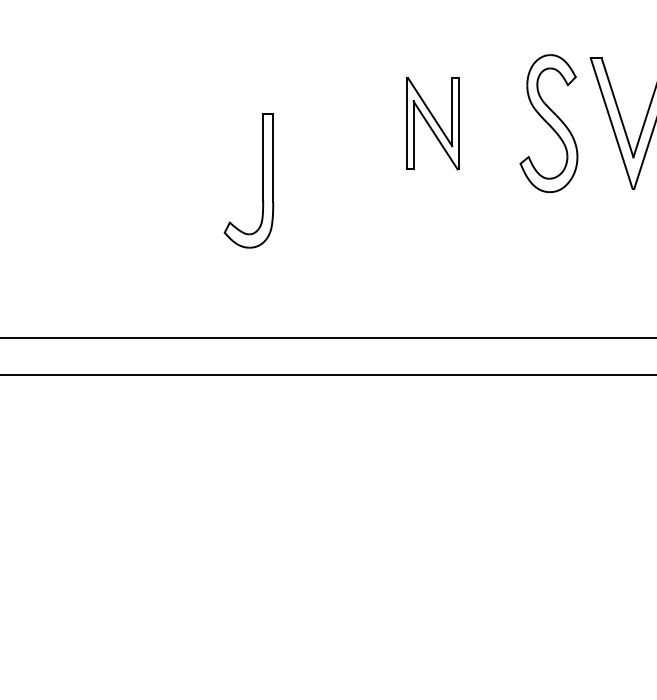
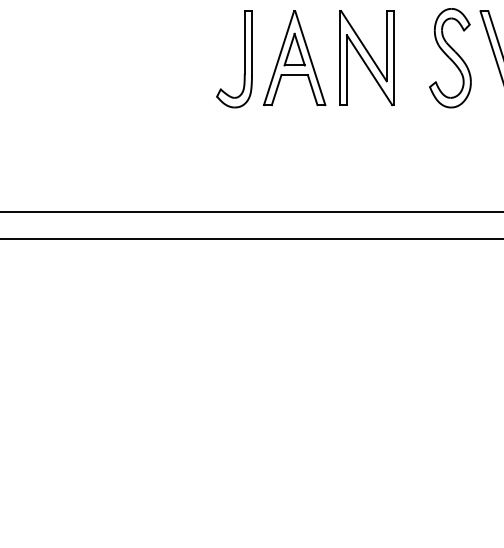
part: (332, 124) -> (294, 58), added
part: (432, 124) -> (366, 58), size x1.43
part: (262, 181) -> (244, 59), moved

